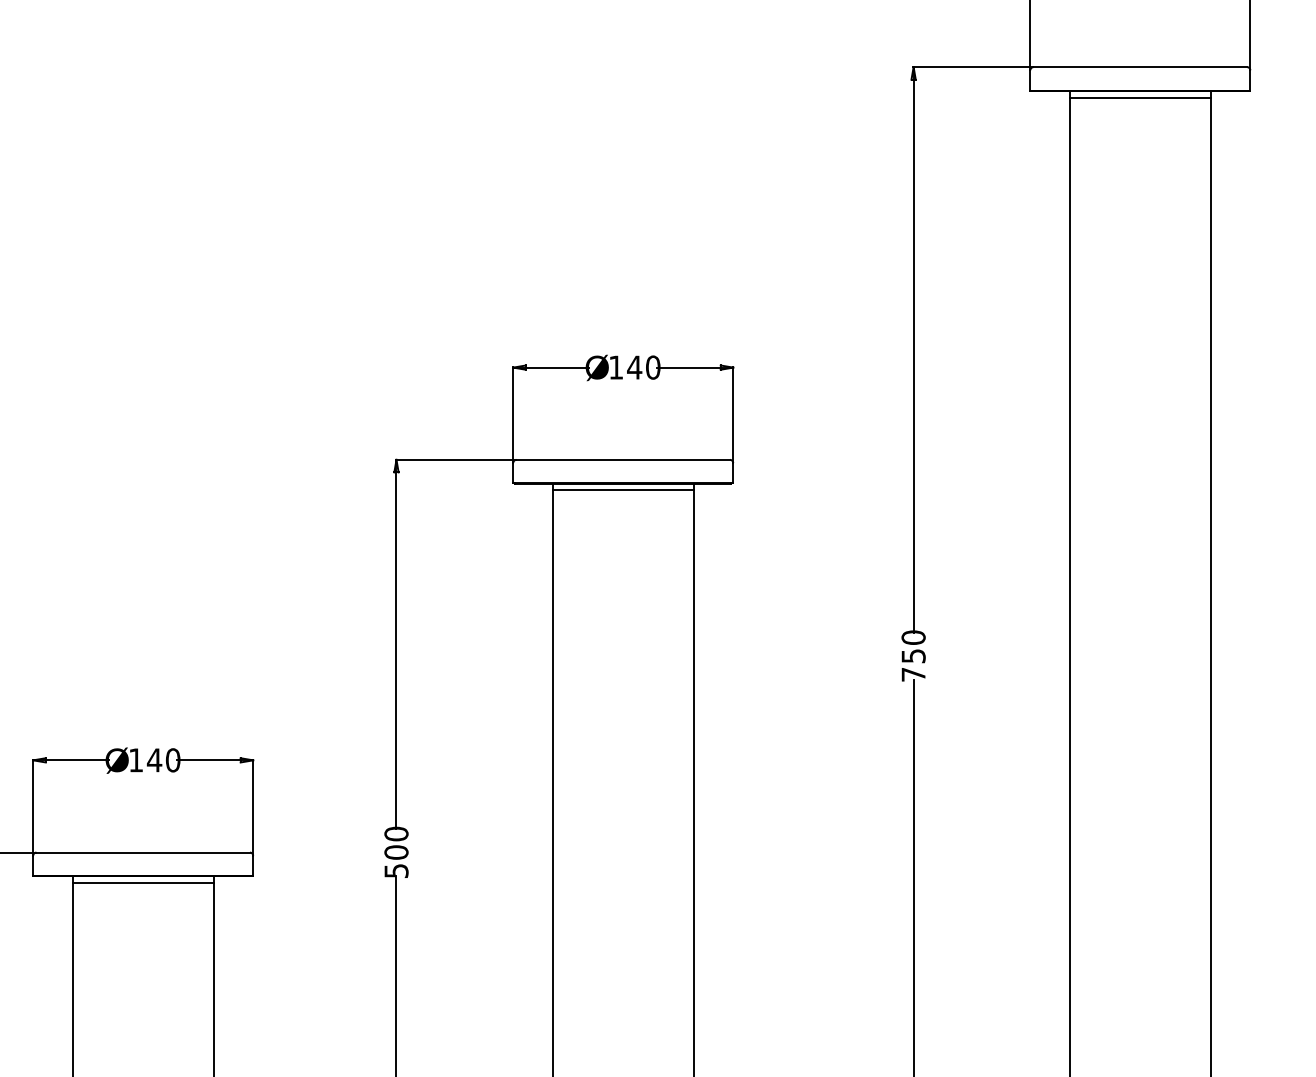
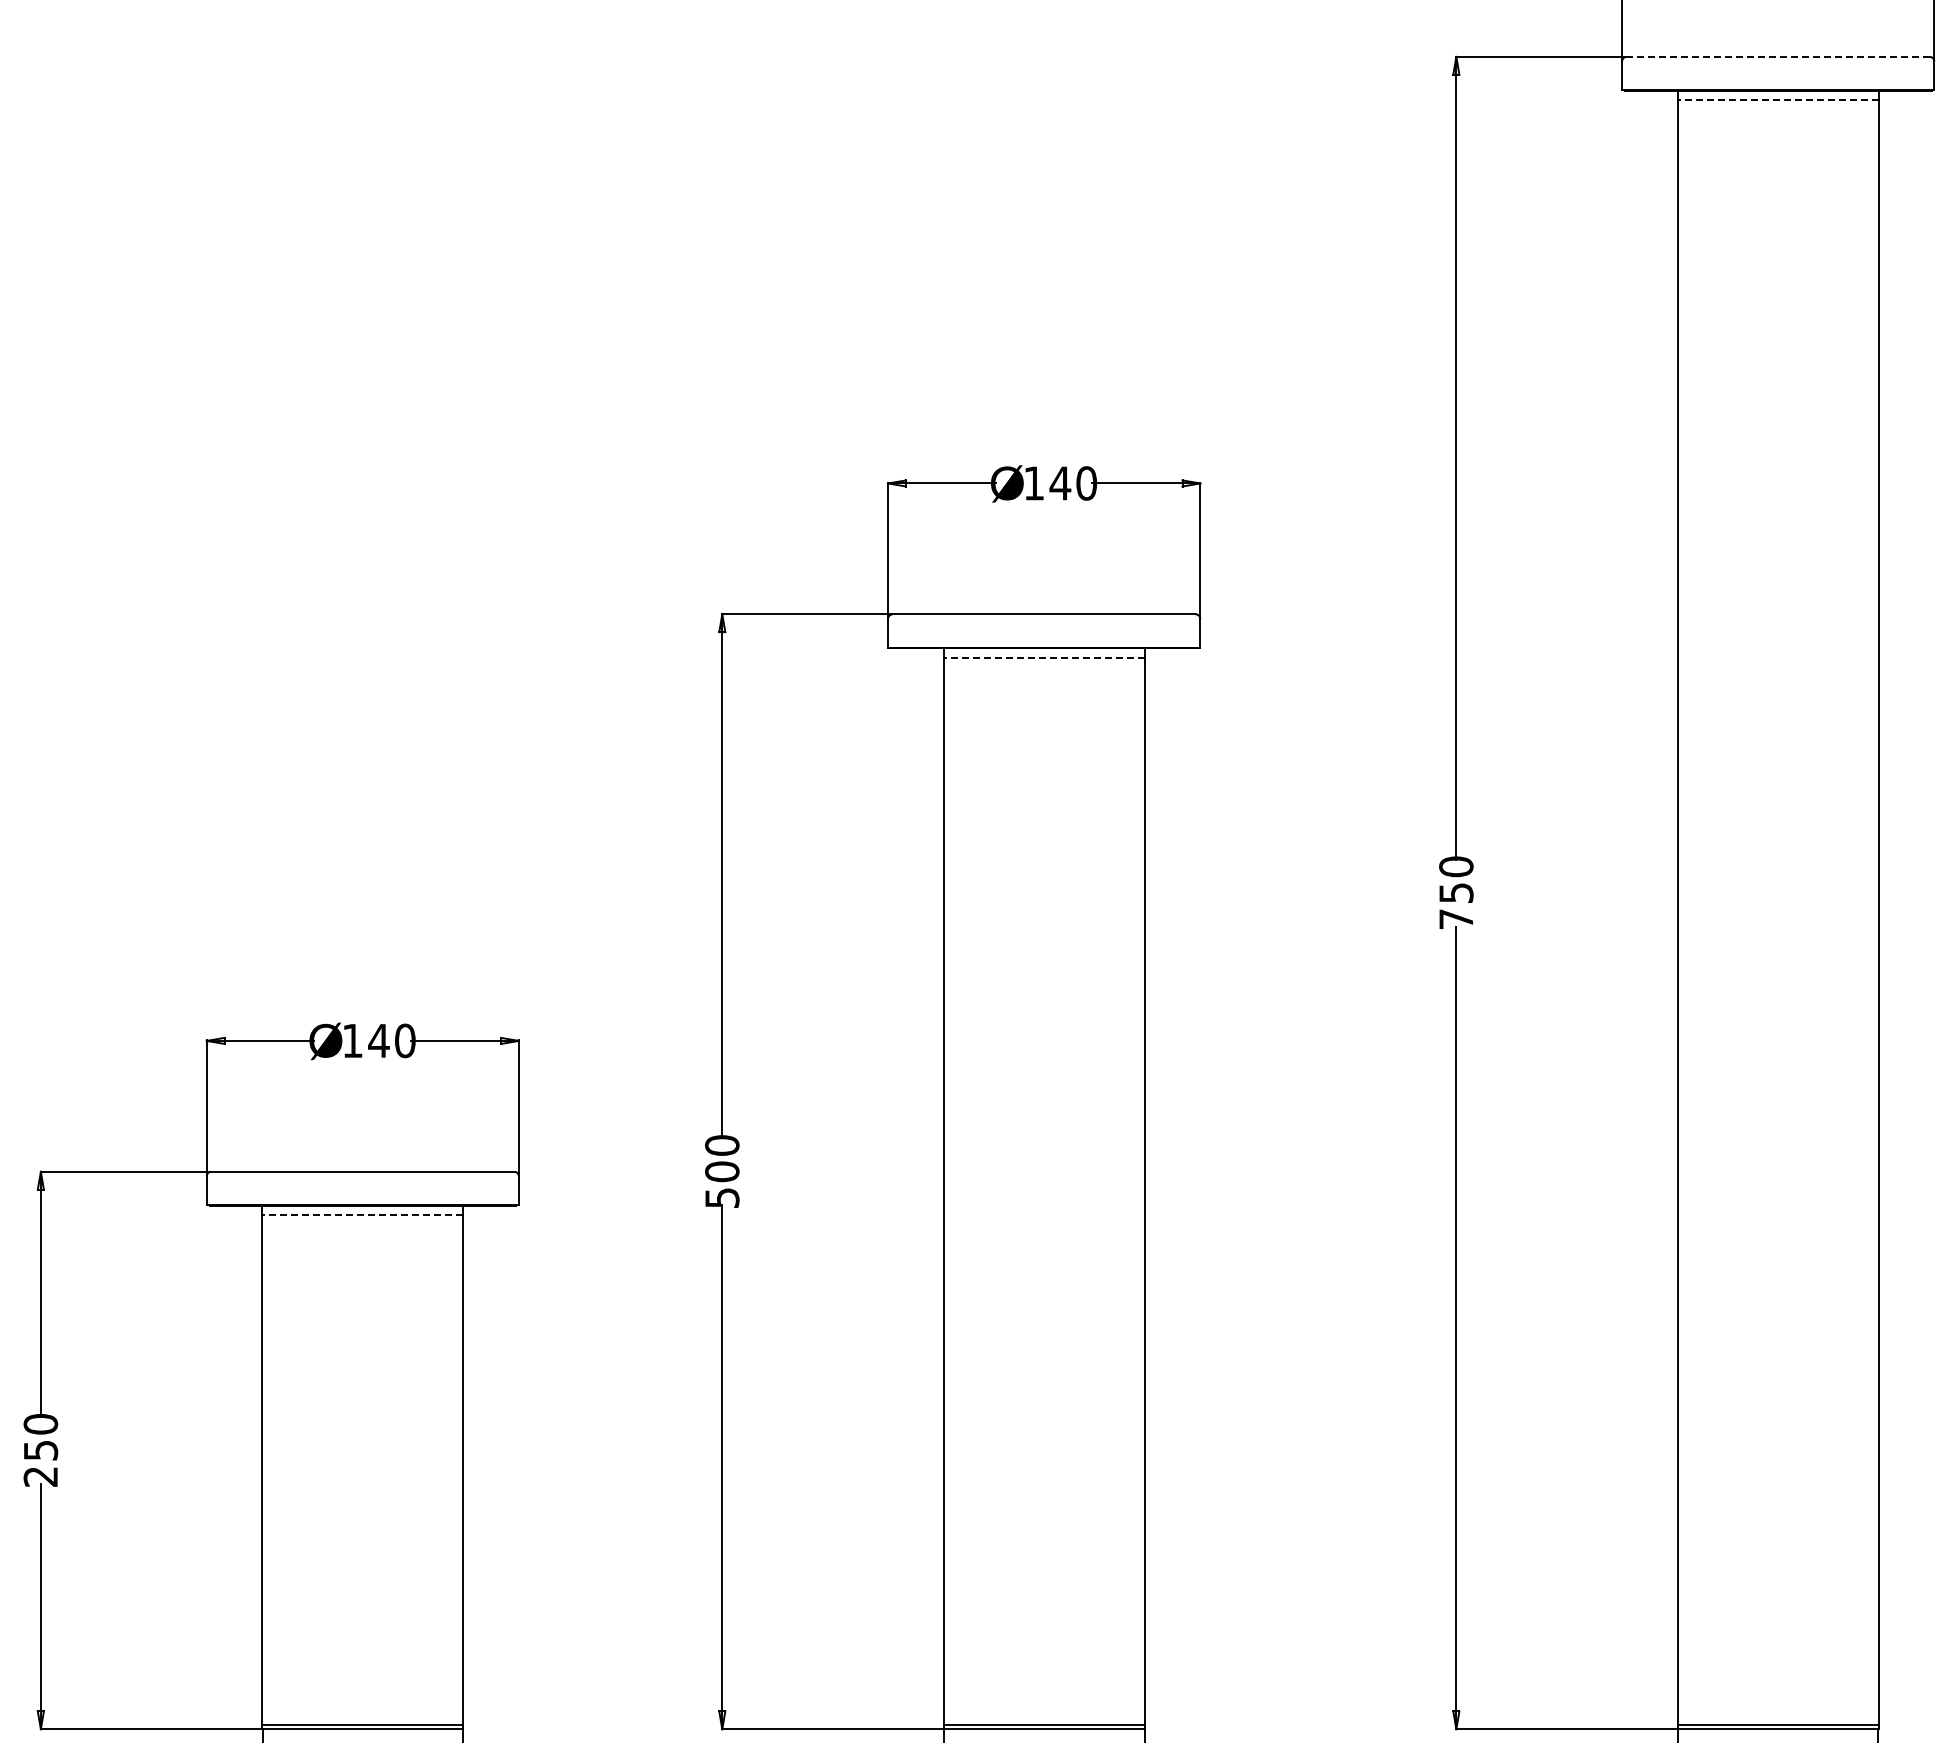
line: (1140, 66) -> (1778, 56), solid -> dashed
line: (1139, 97) -> (1777, 100), solid -> dashed
line: (622, 490) -> (1043, 657), solid -> dashed
line: (143, 883) -> (362, 1215), solid -> dashed

